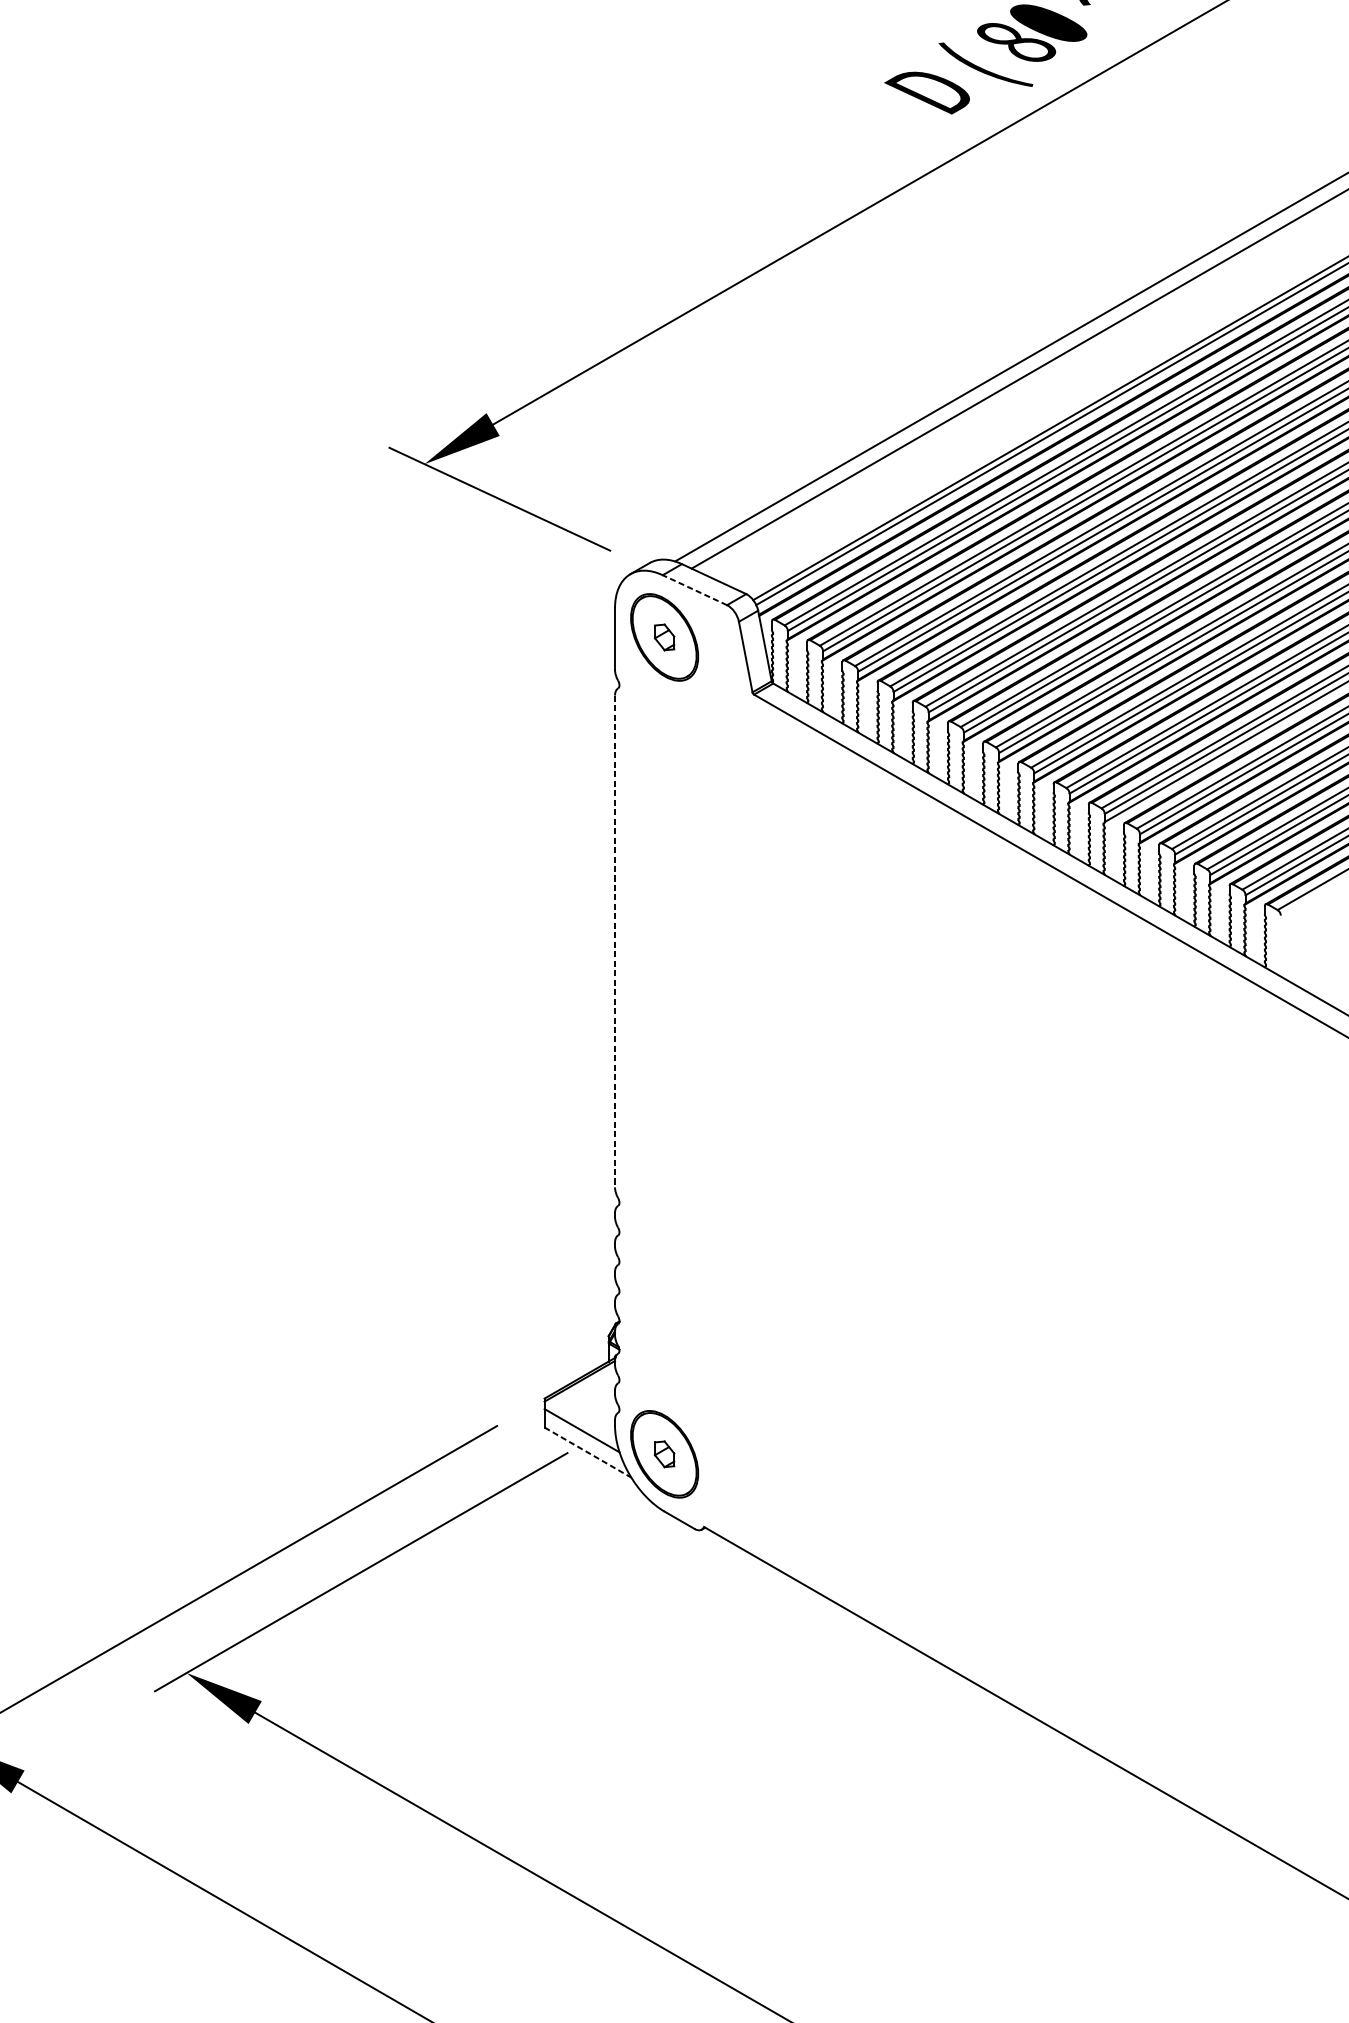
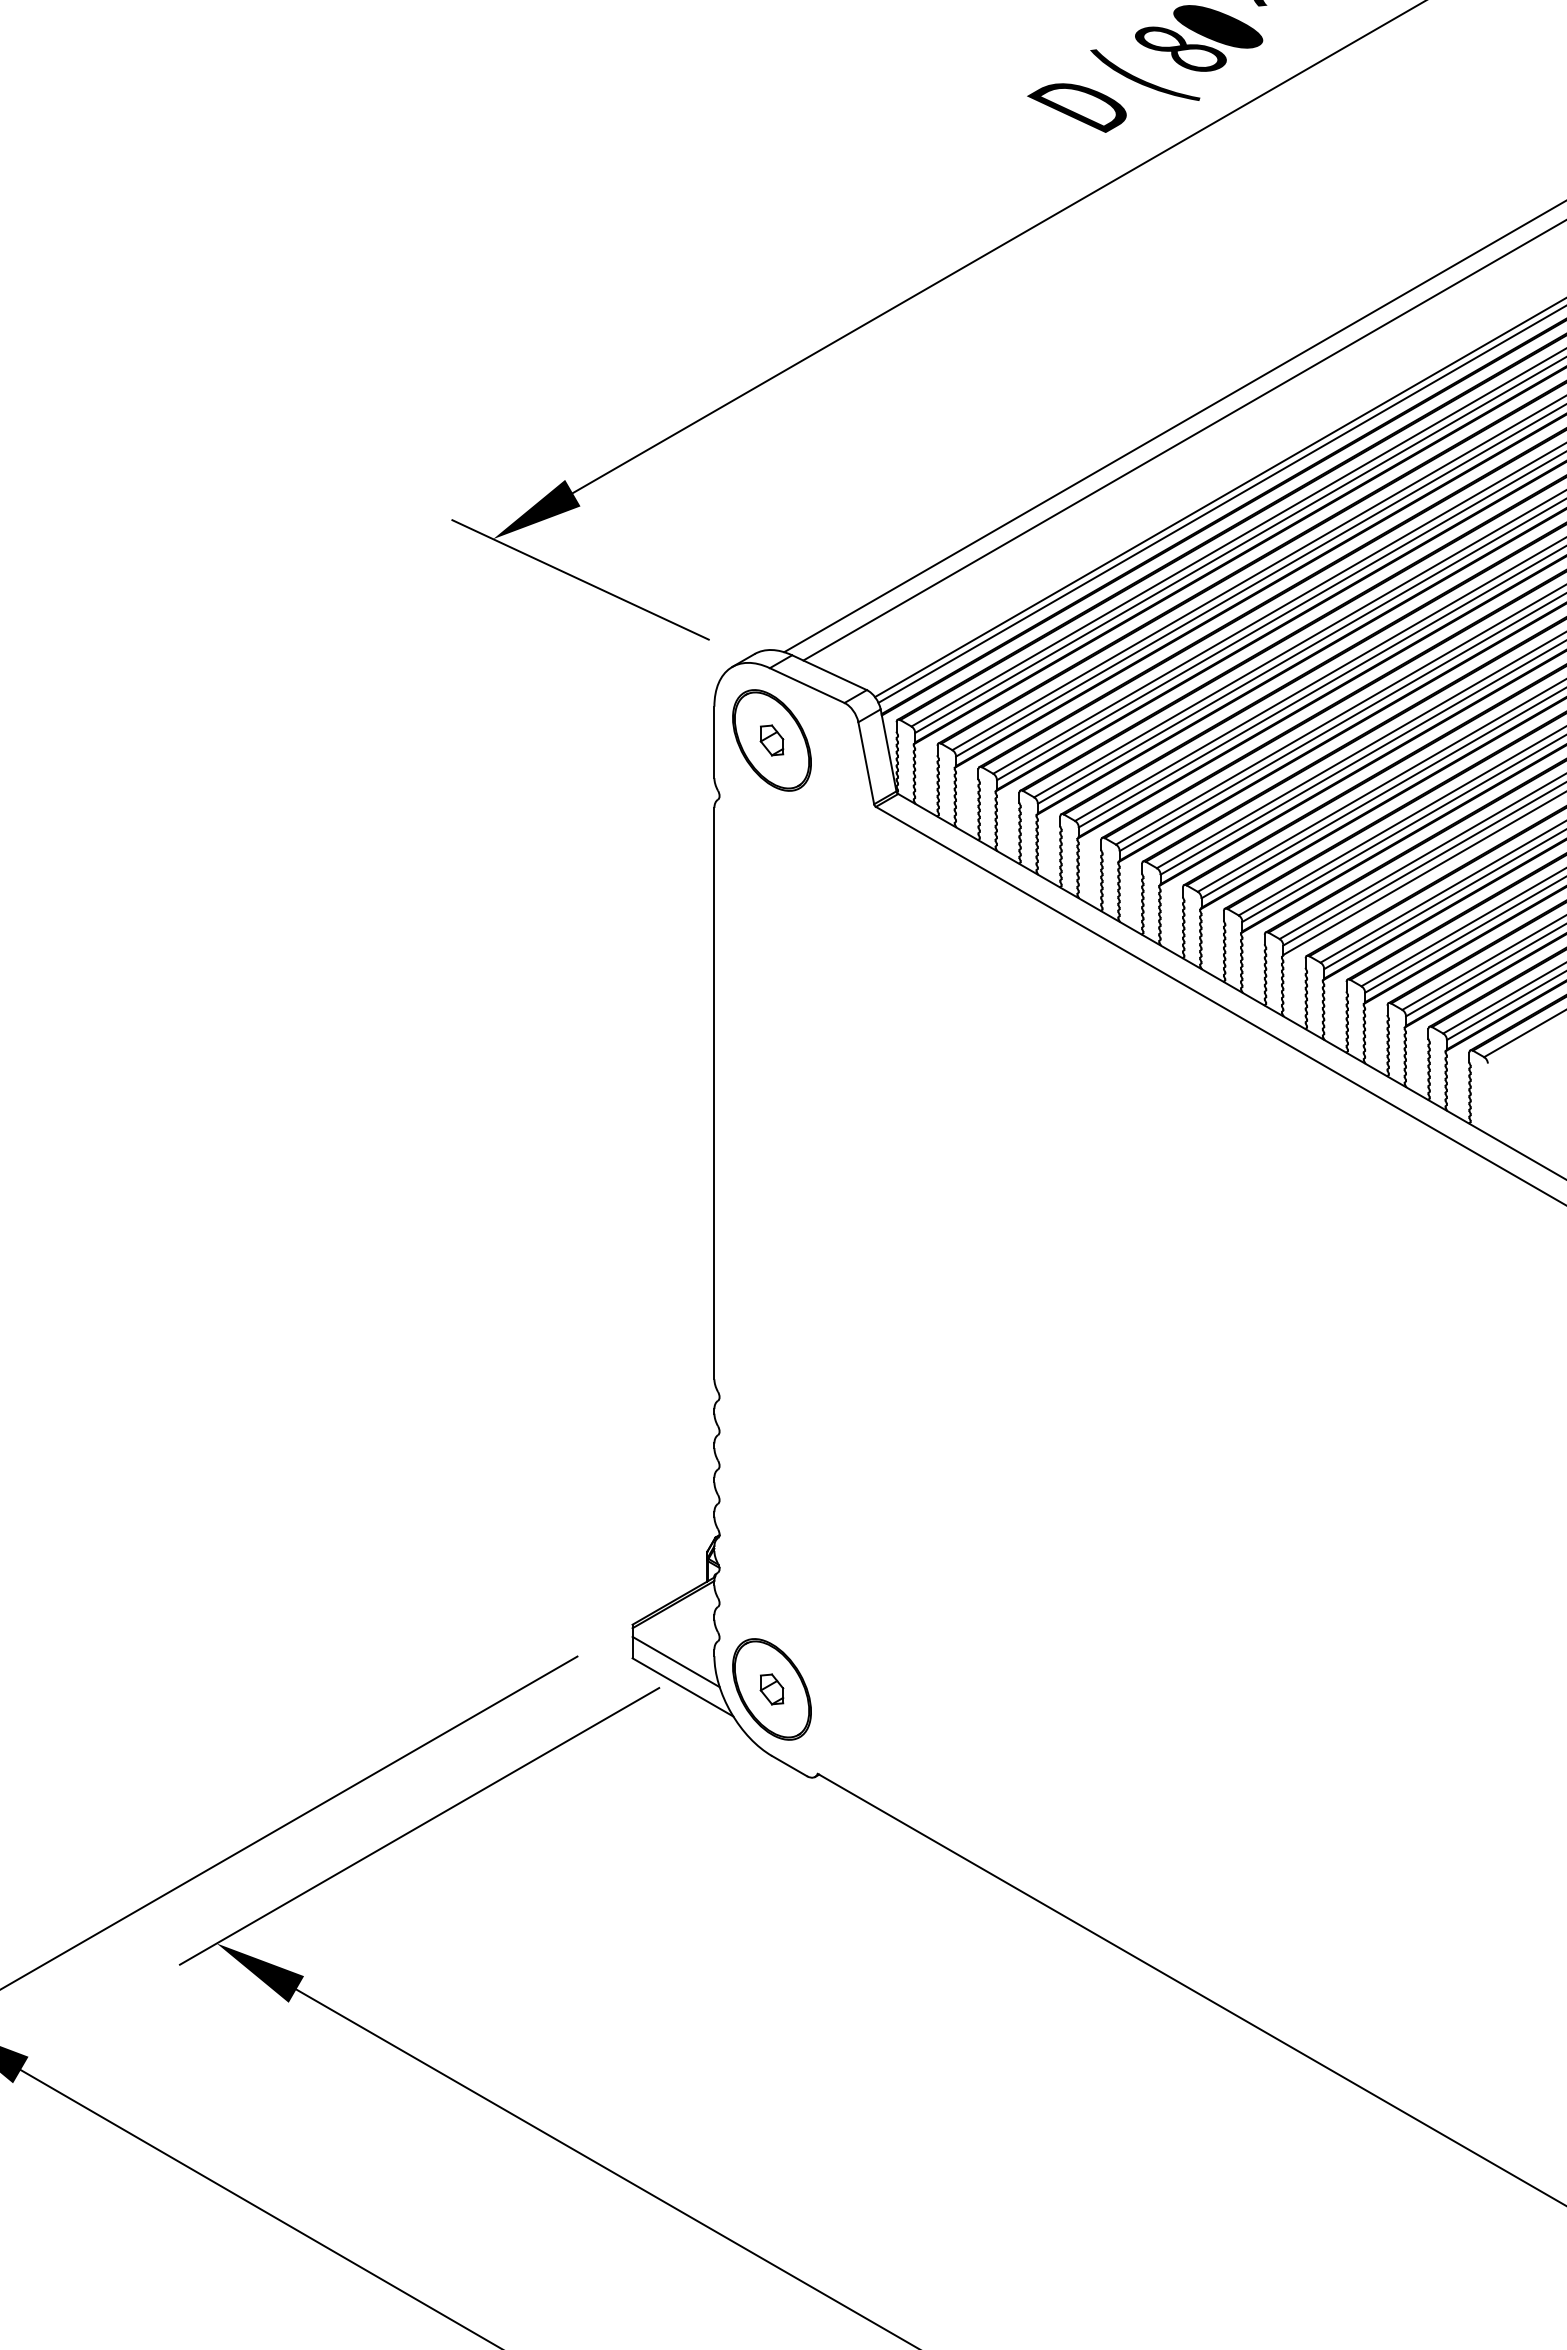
line: (694, 590) -> (806, 685), dashed -> solid
line: (615, 941) -> (714, 1093), dashed -> solid
line: (588, 1452) -> (683, 1687), dashed -> solid

